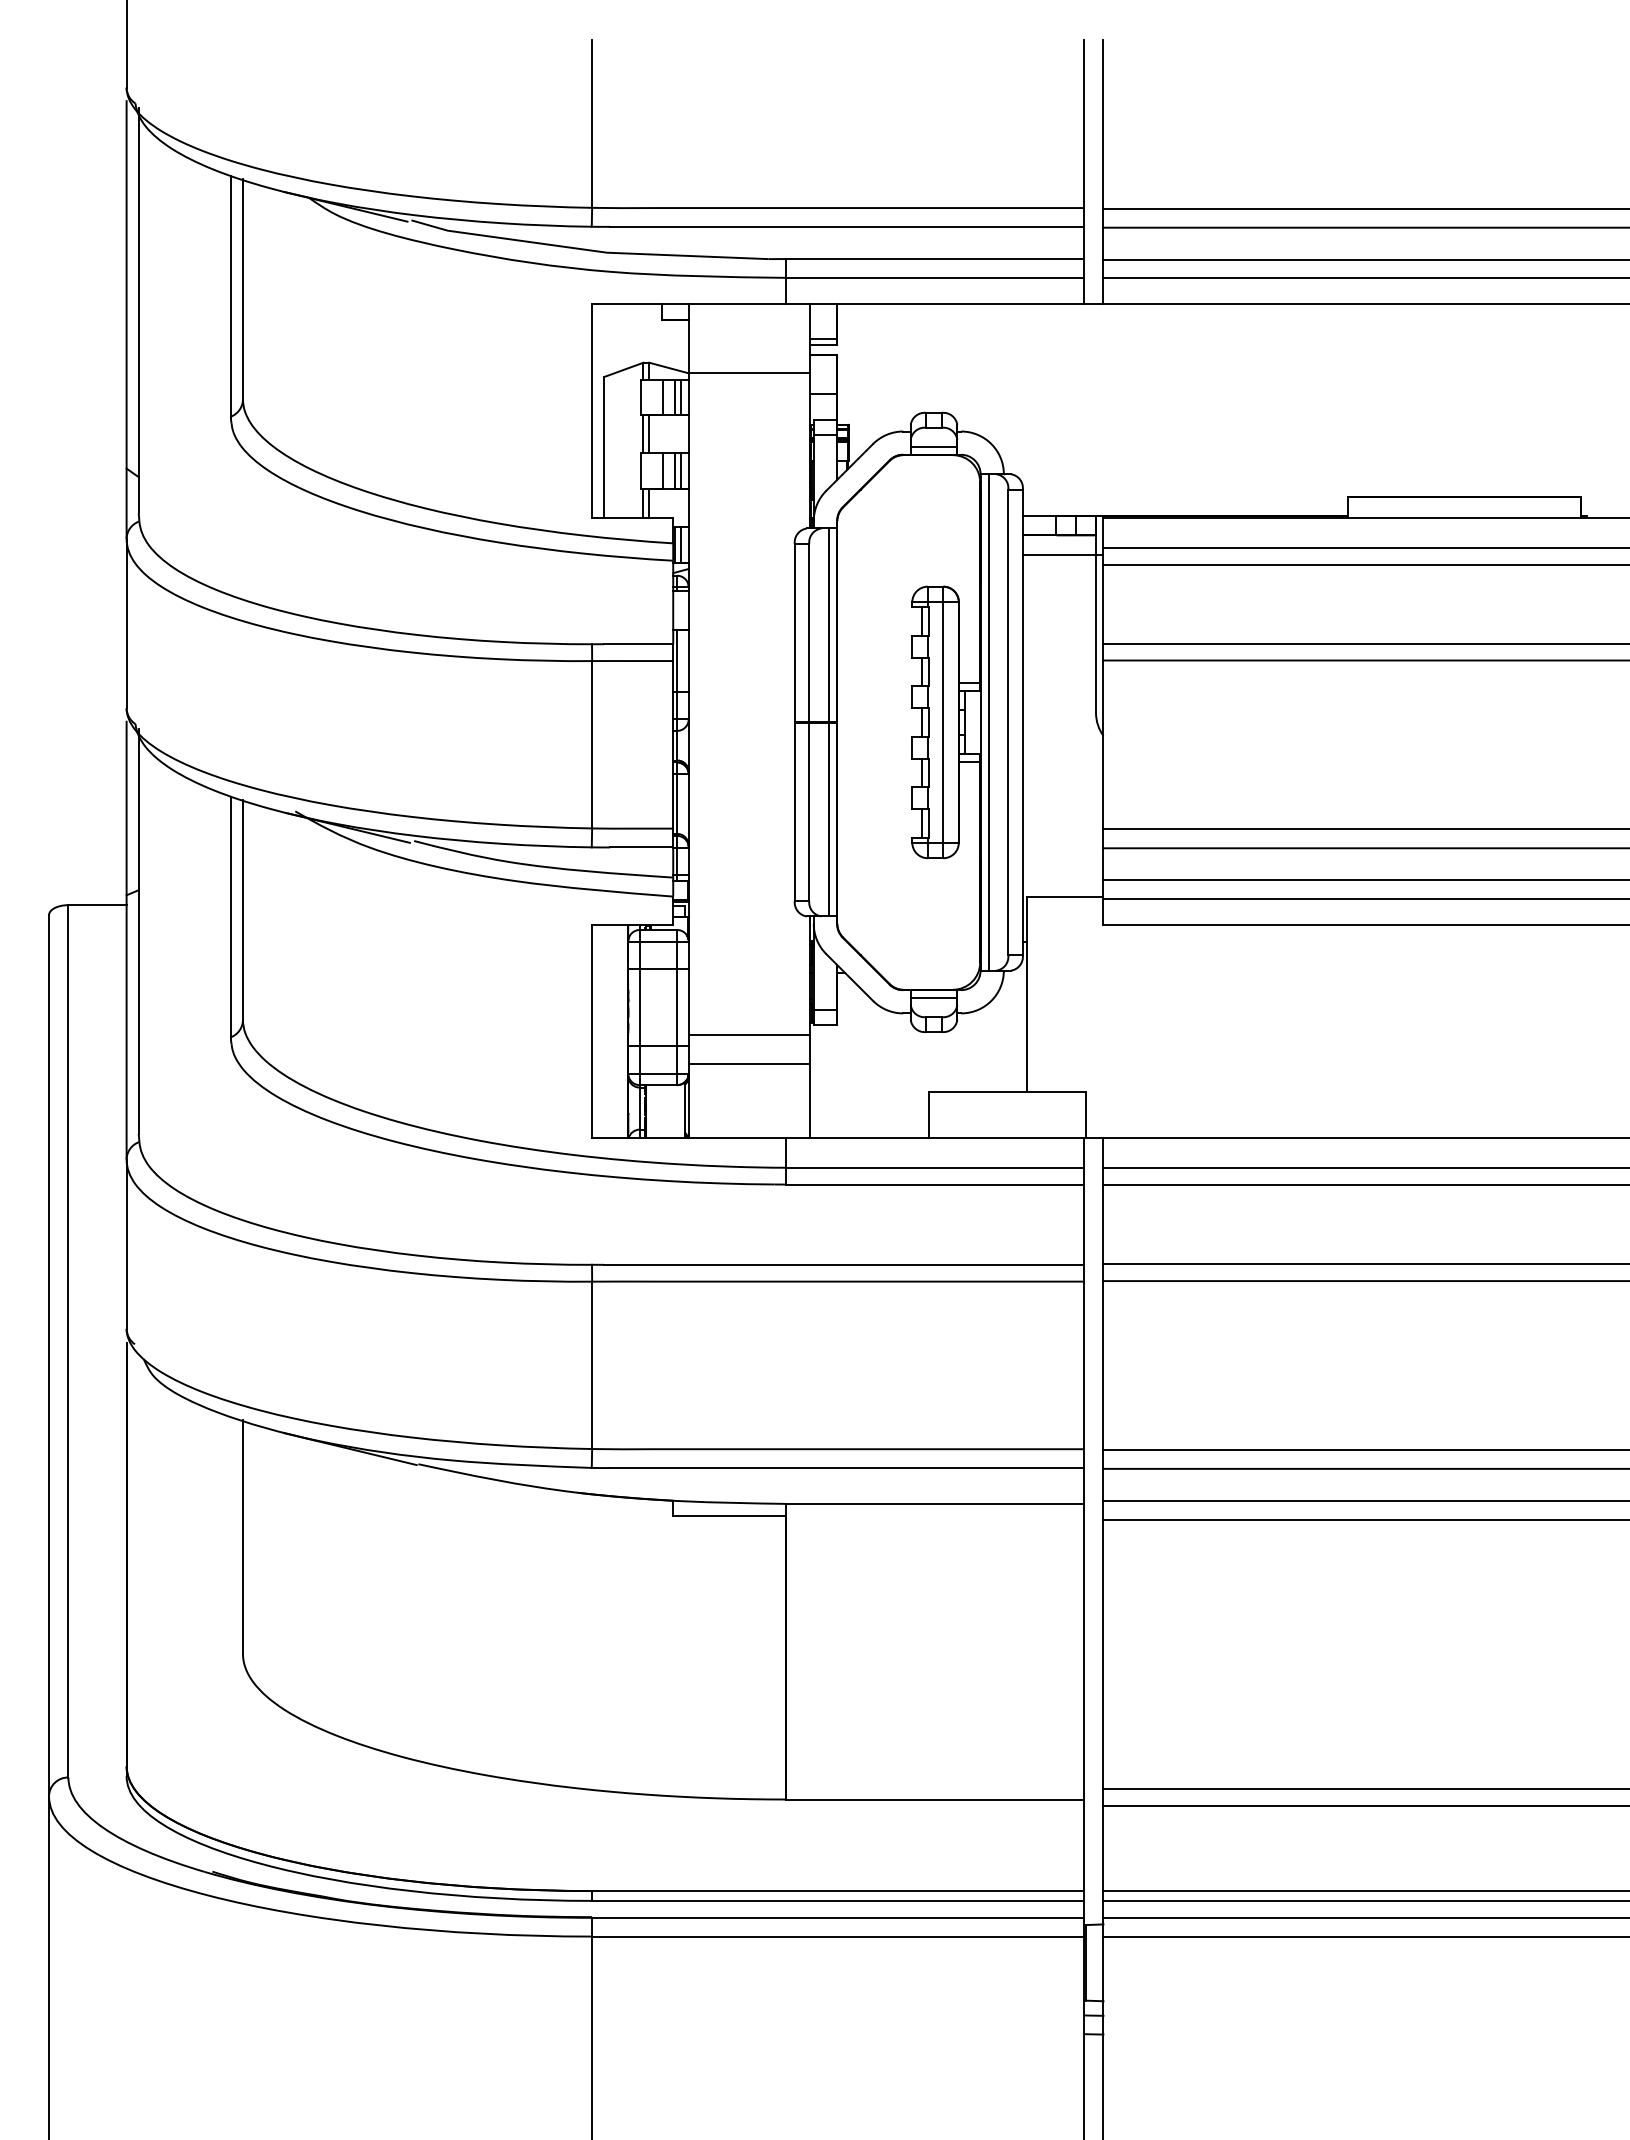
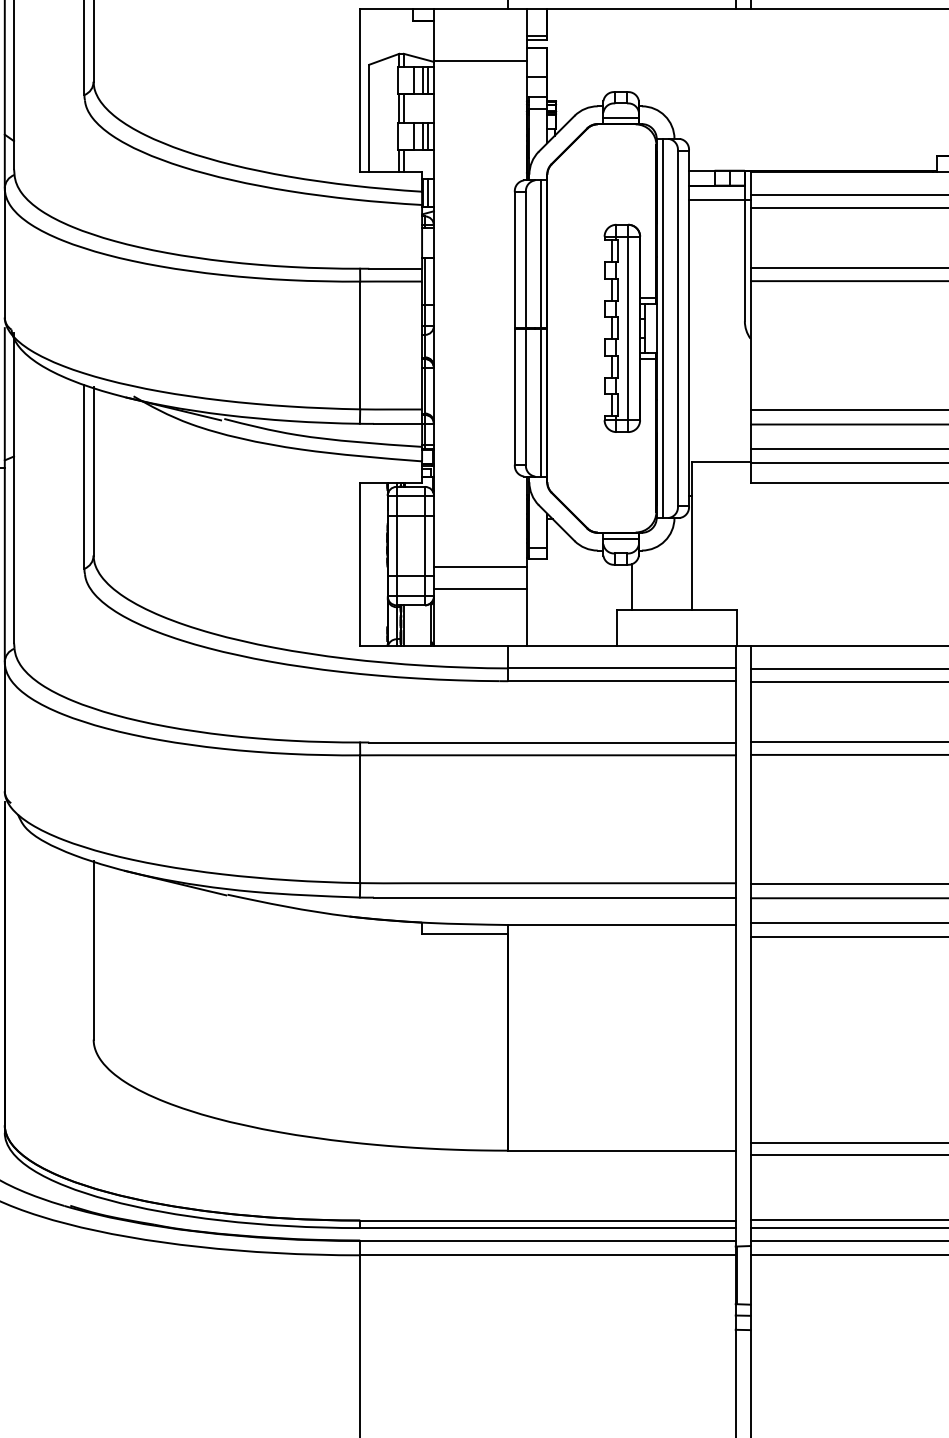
line: (948, 1060) -> (632, 586), added
line: (649, 1111) -> (403, 625), added

